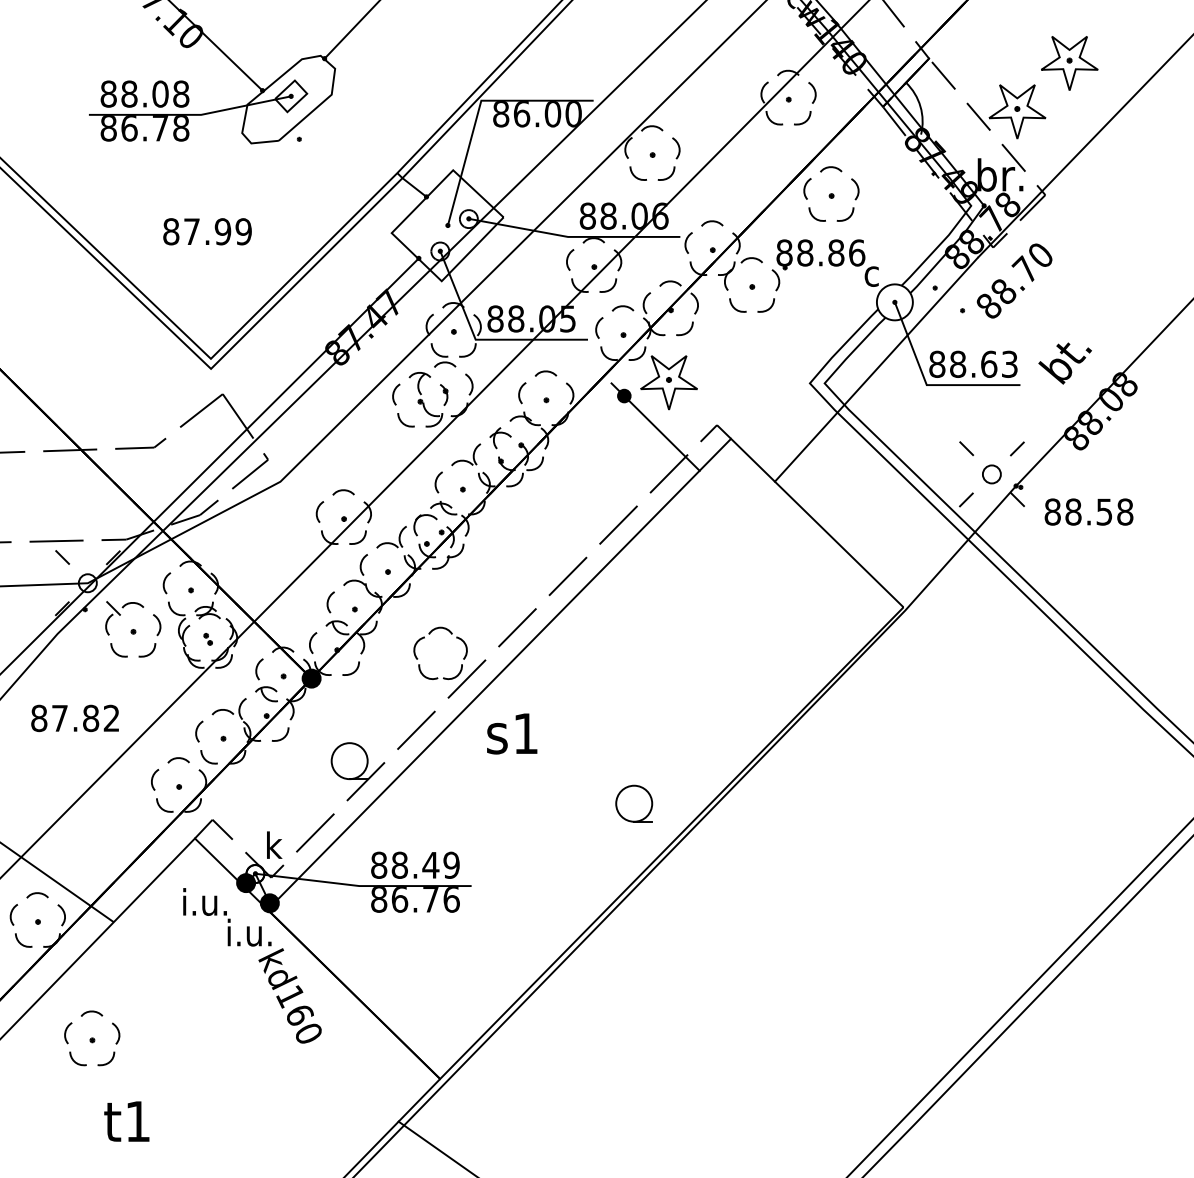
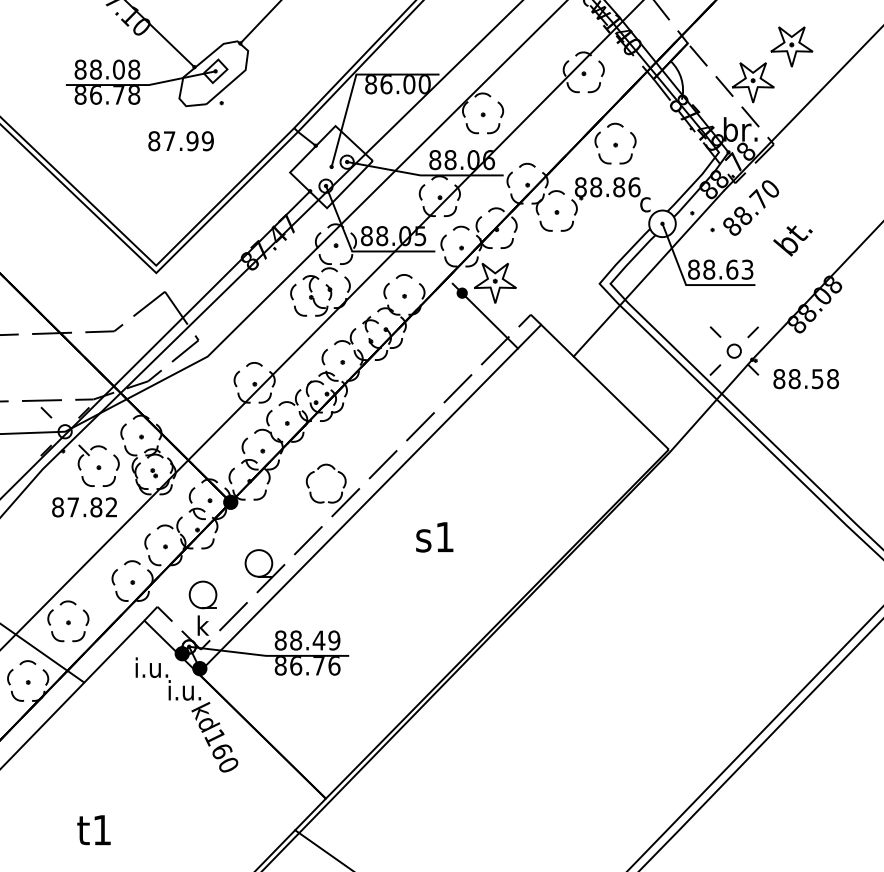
text: (207, 231) -> (181, 141), moved
text: (1064, 363) -> (792, 240), moved
text: (74, 718) -> (84, 507), moved
text: (512, 733) -> (434, 537), moved
part: (634, 803) -> (203, 594), moved
part: (92, 1038) -> (68, 621), moved

